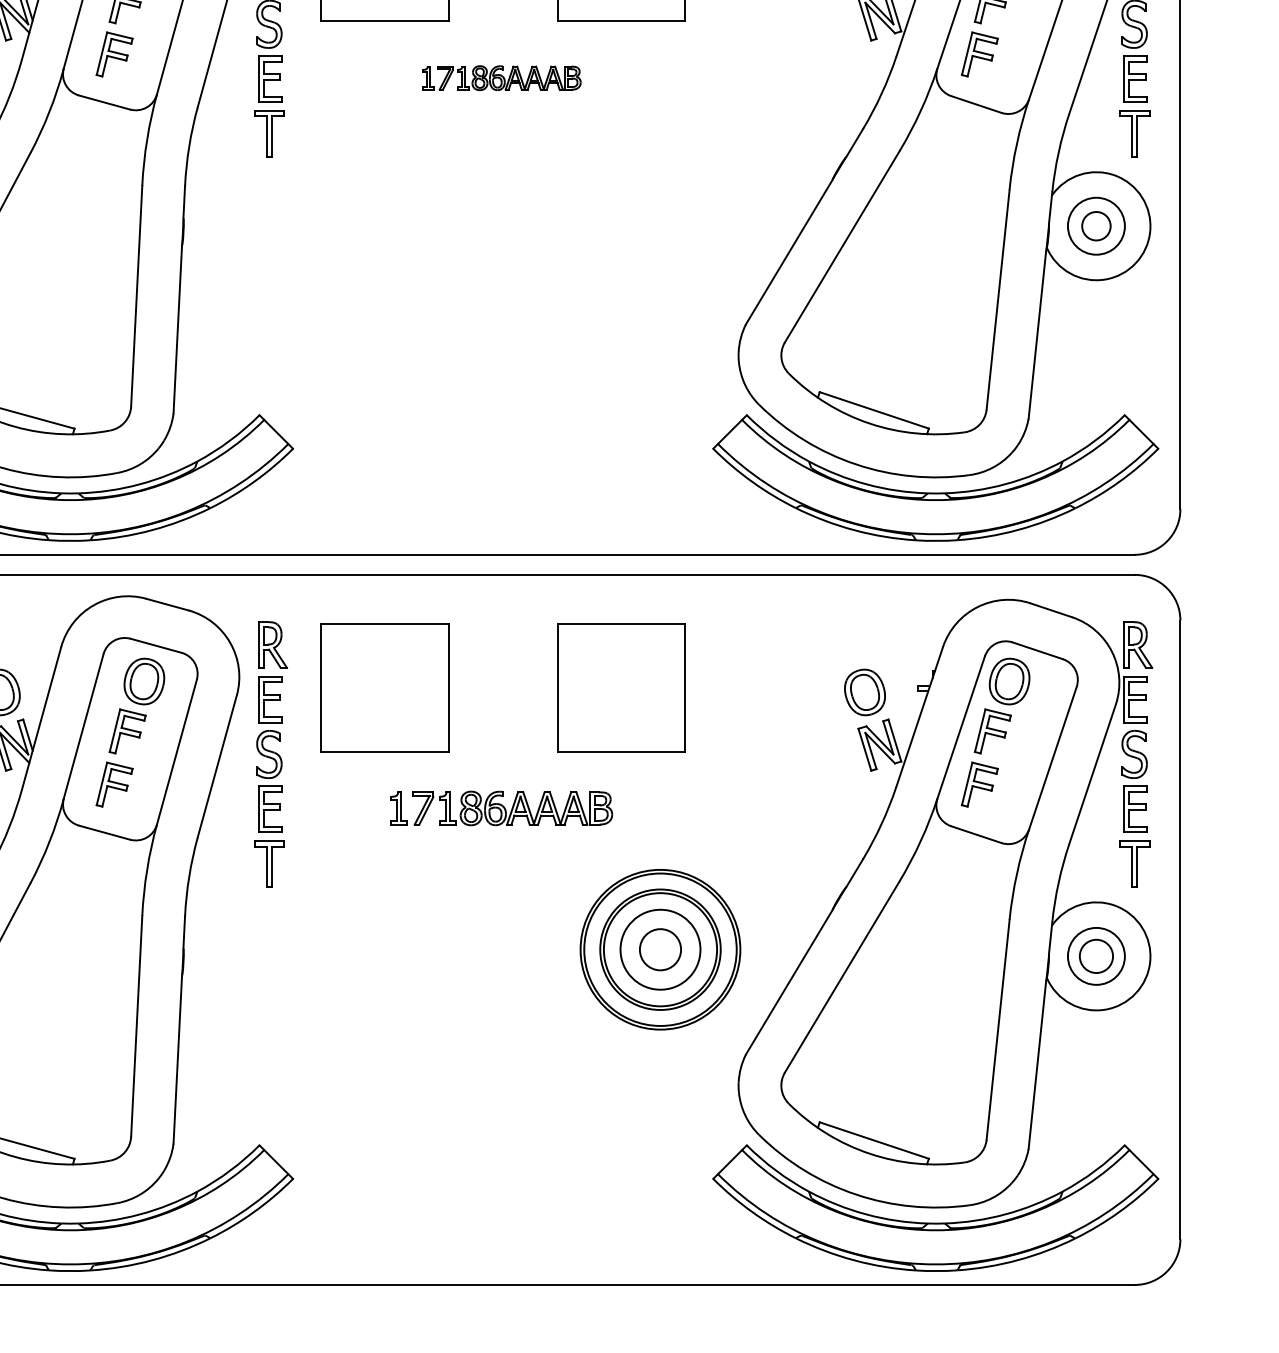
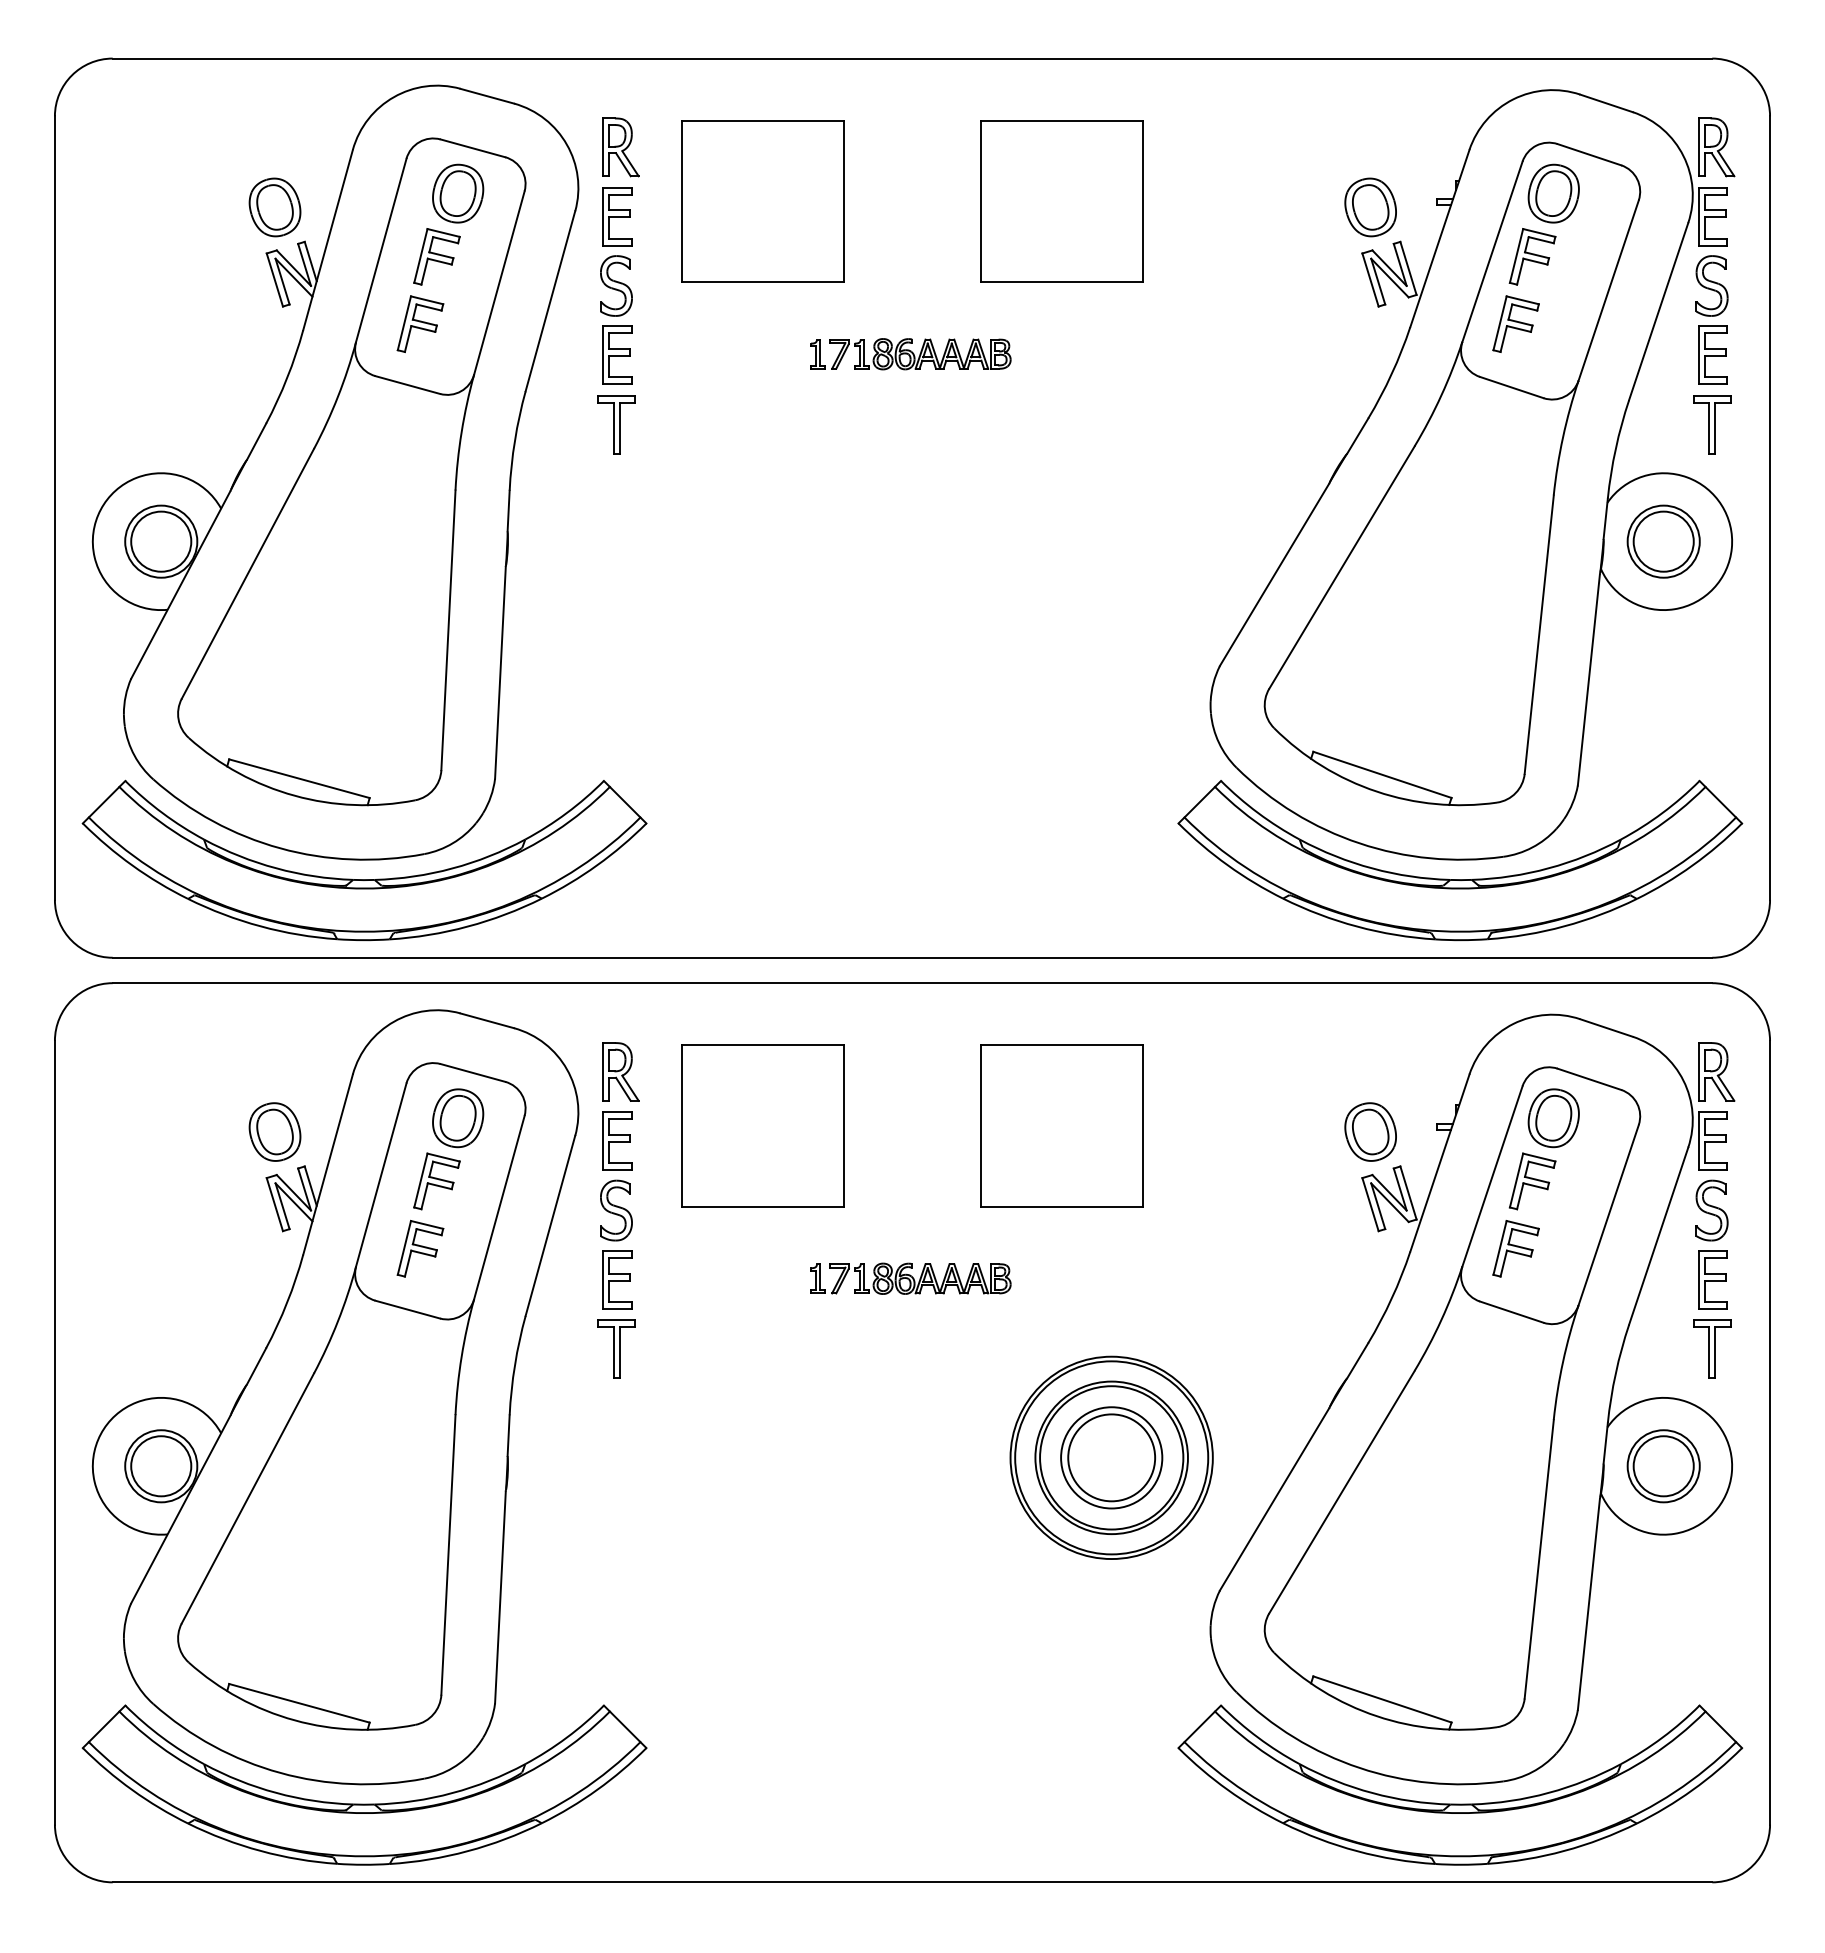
circle: (1096, 226) -> (1663, 541), size x1.67
part: (501, 808) -> (910, 1278), size x0.71
circle: (660, 949) -> (1111, 1457), size x1.67
circle: (1096, 956) -> (1663, 1466), size x1.43

